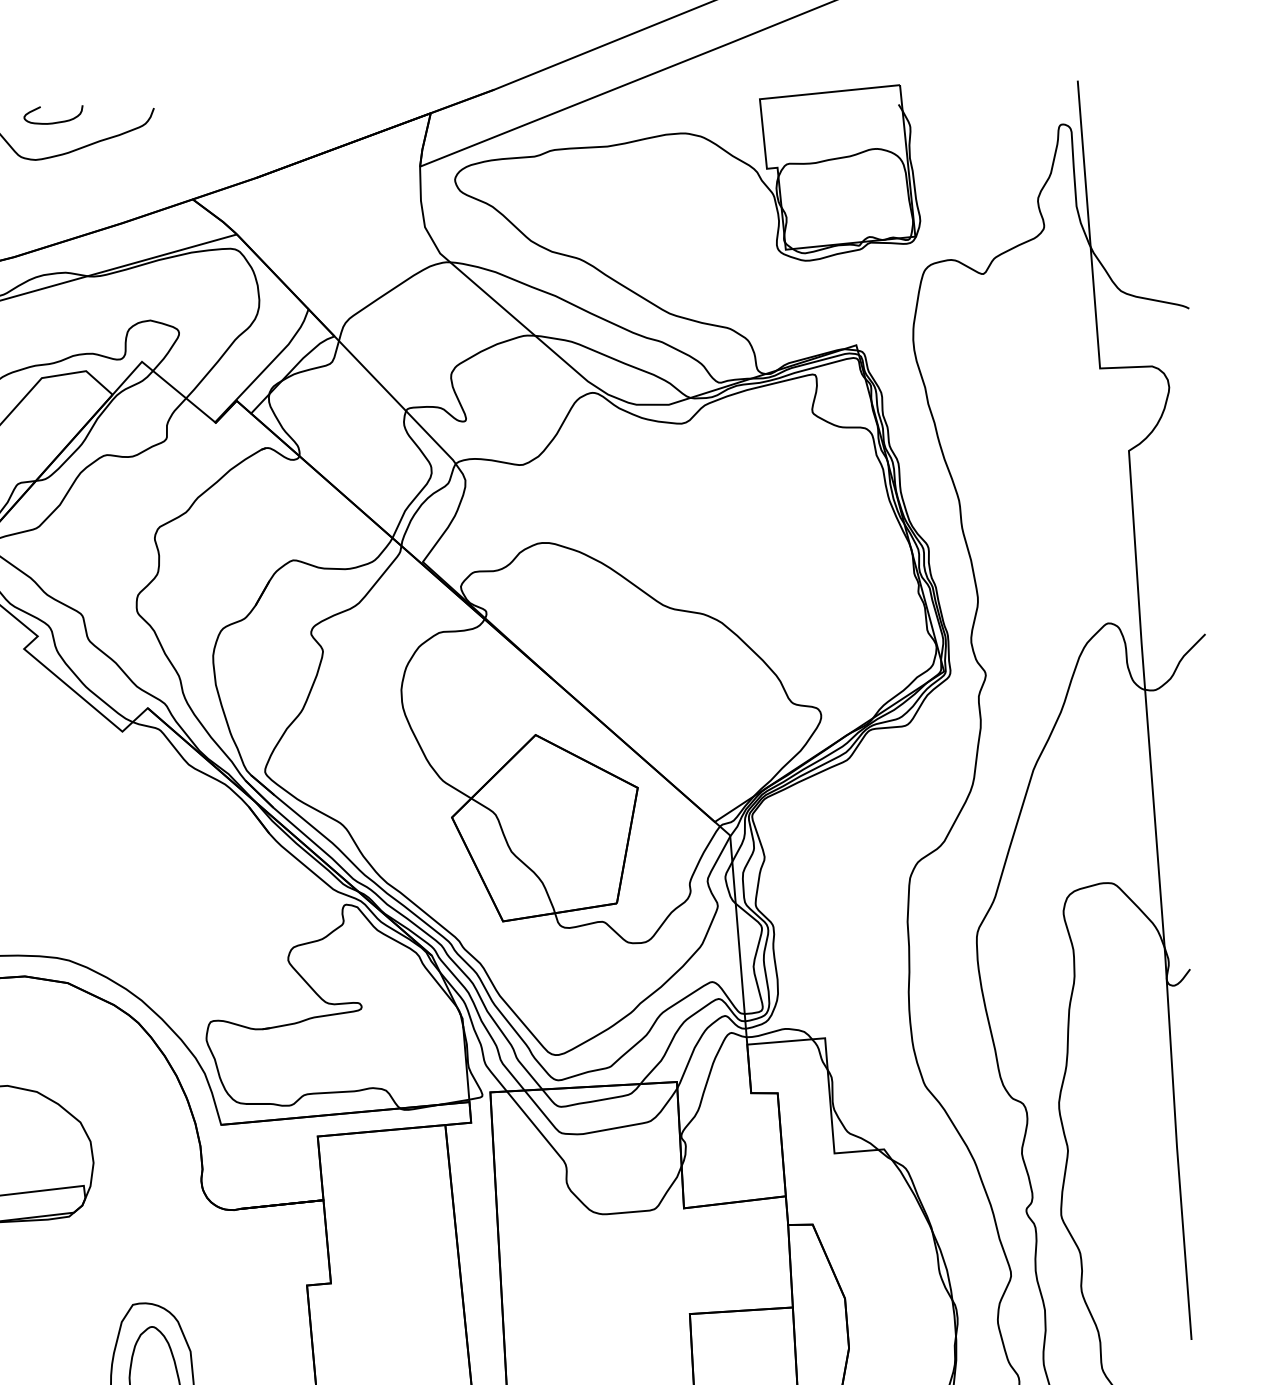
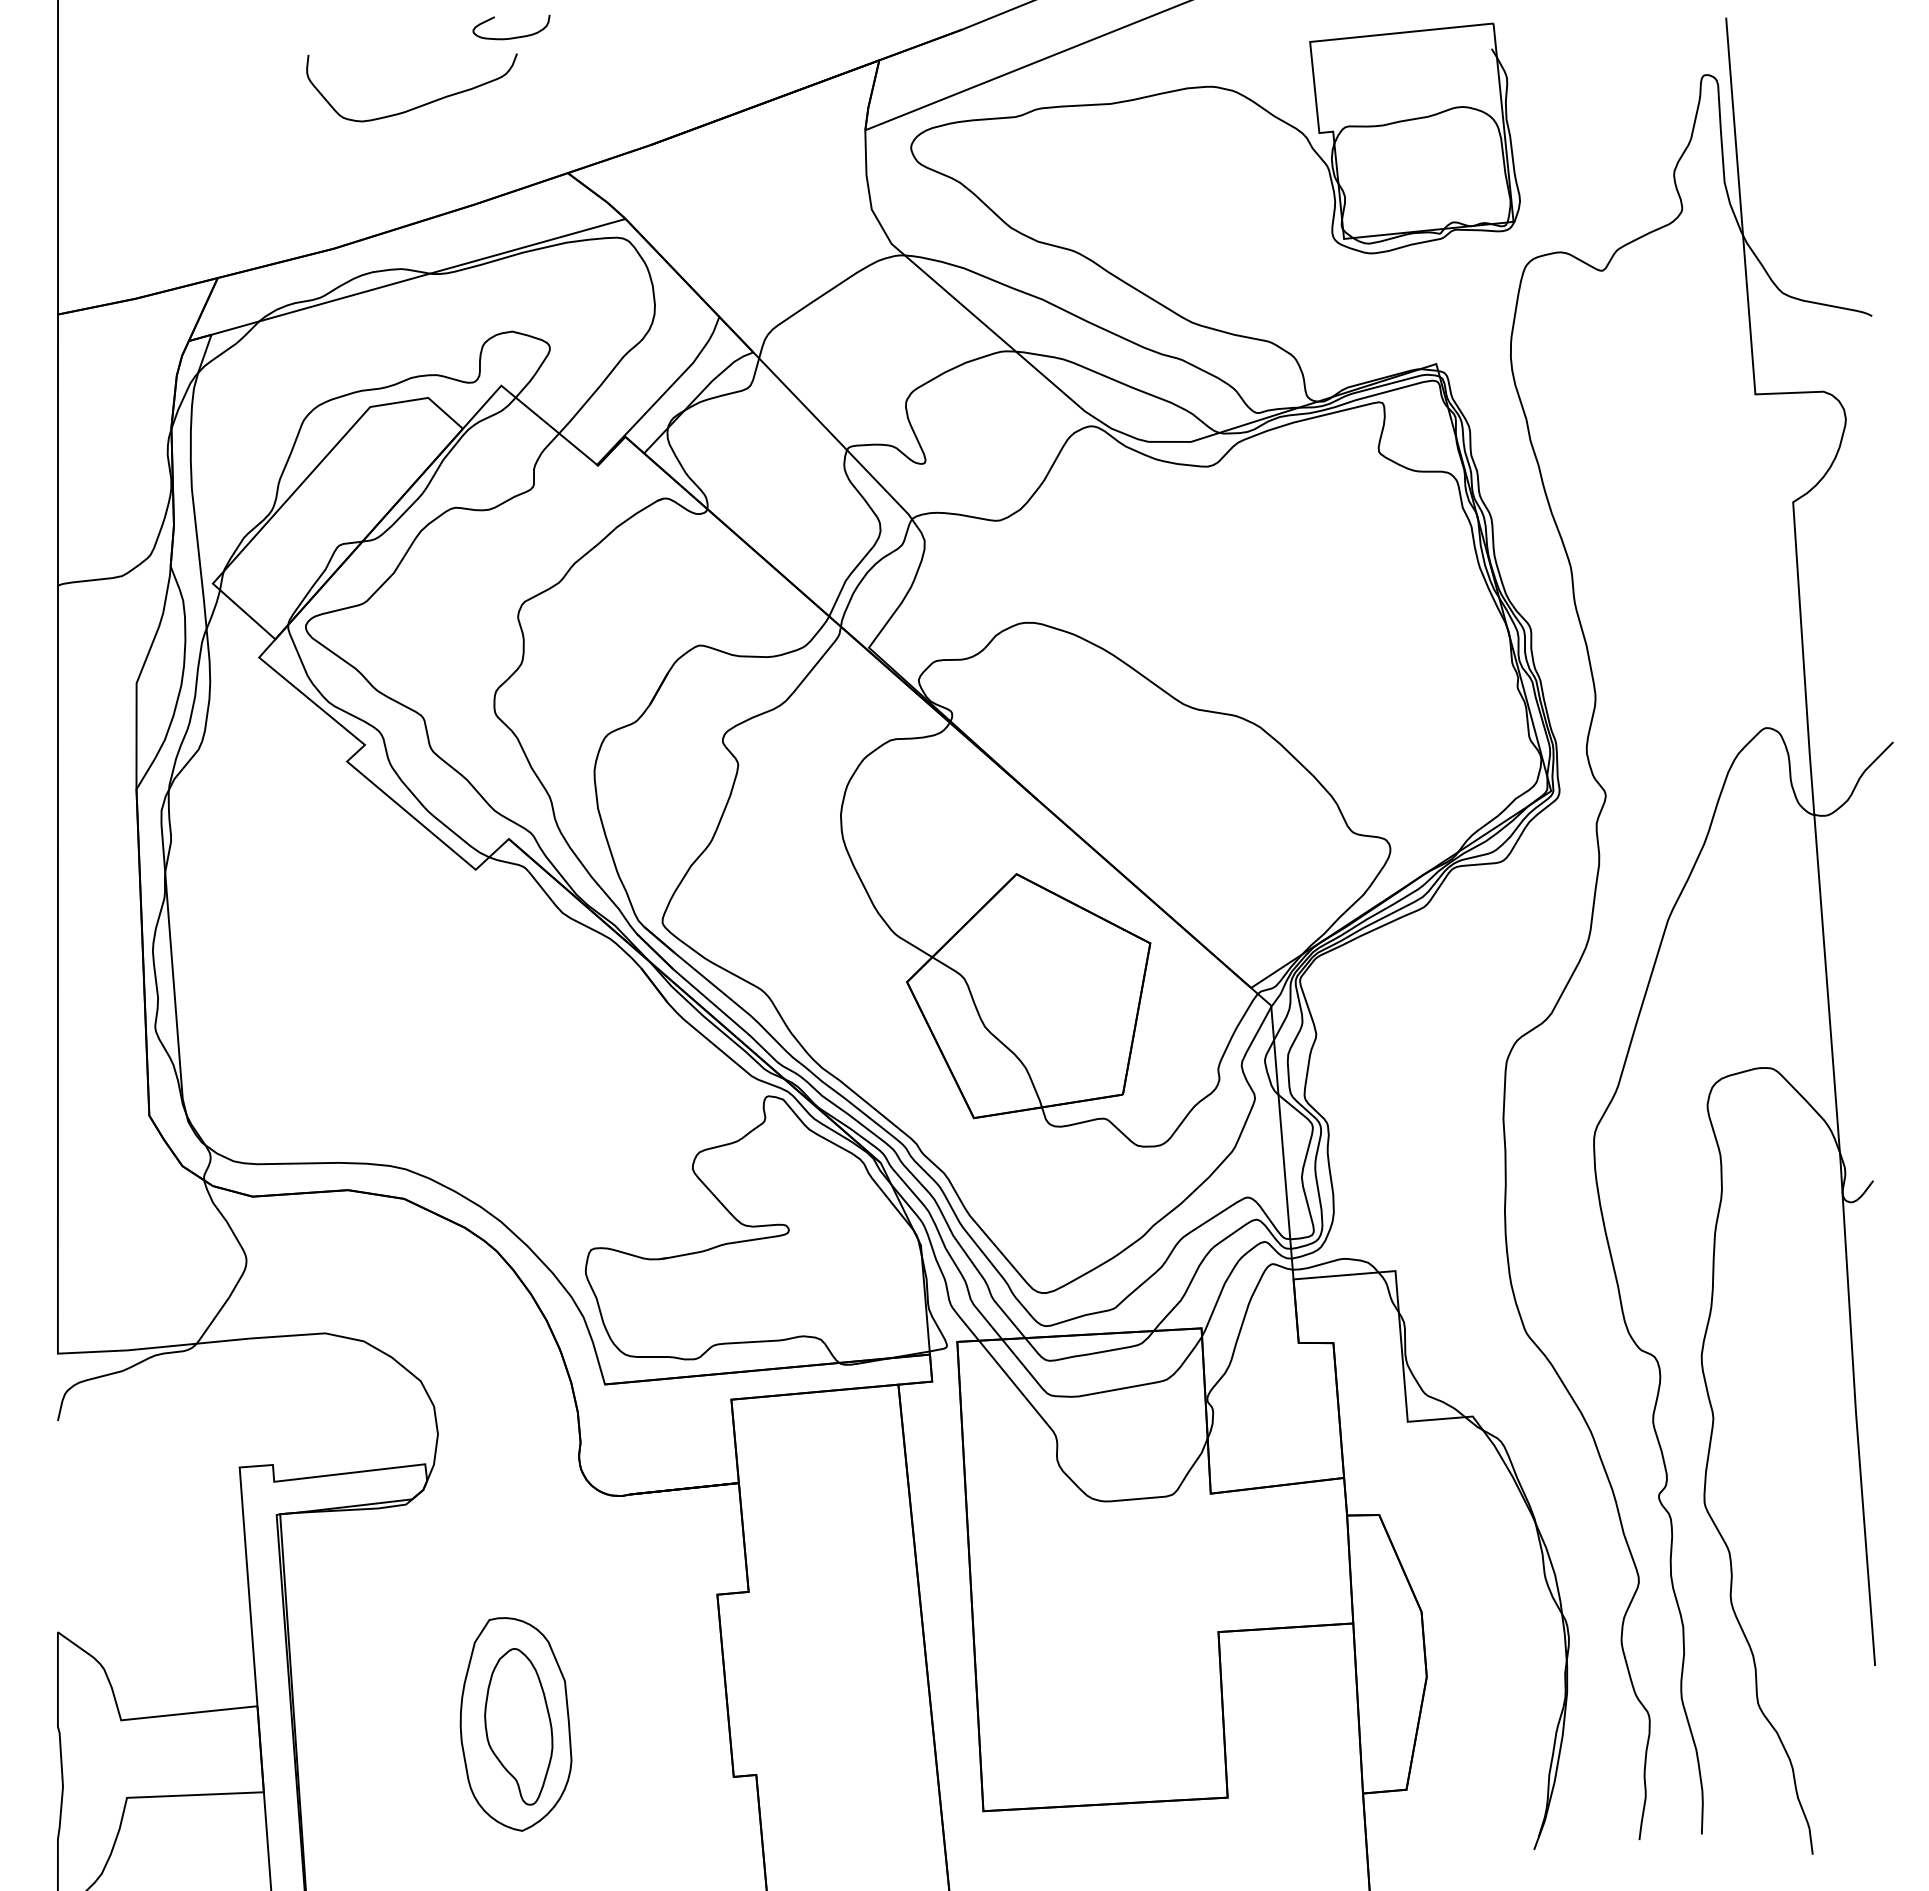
curve: (53, 122) -> (511, 37), moved

